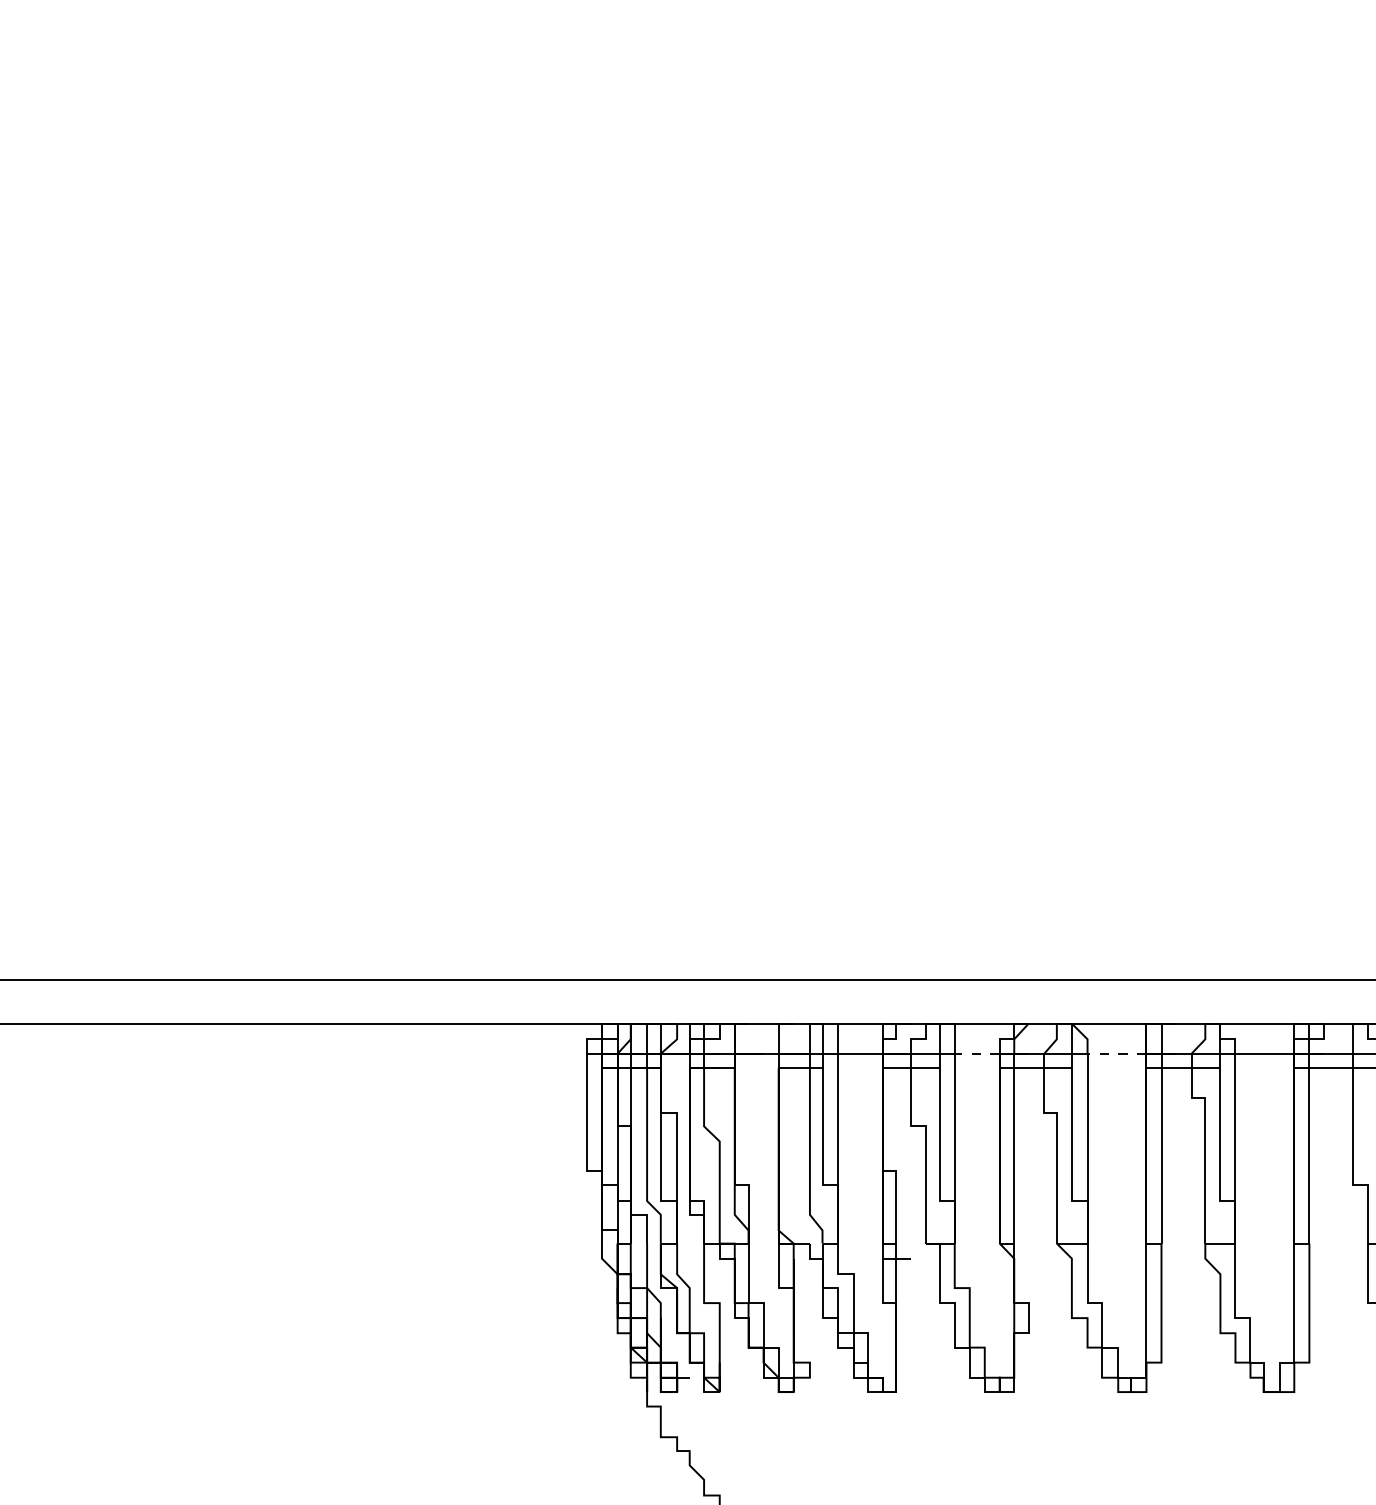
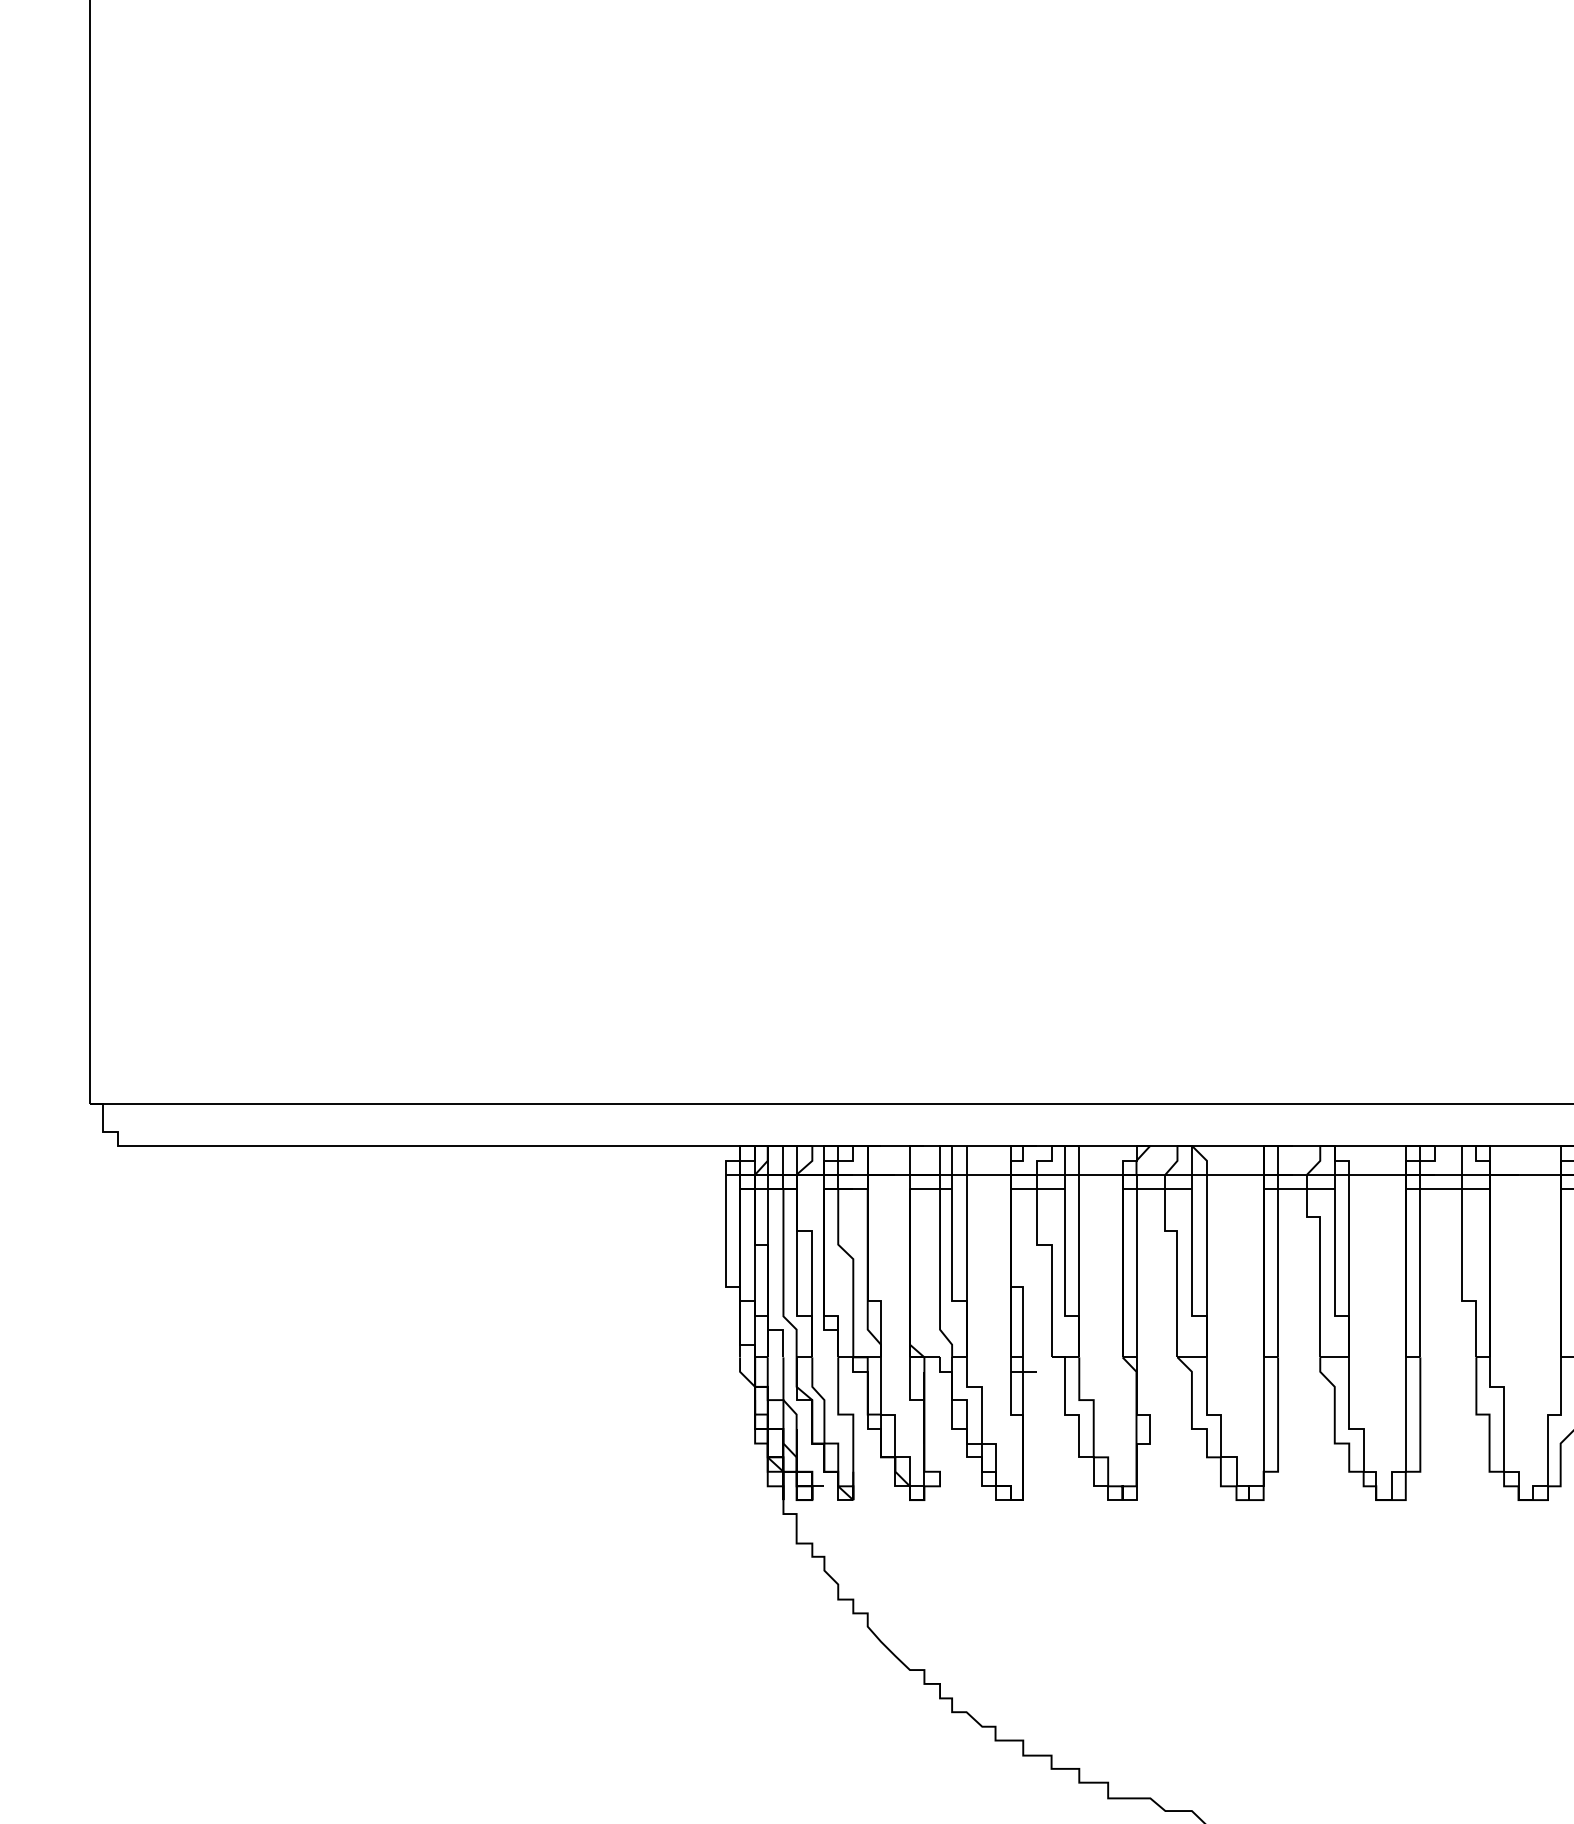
line: (976, 1053) -> (1100, 1174), dashed -> solid
line: (1116, 1053) -> (1234, 1174), dashed -> solid

